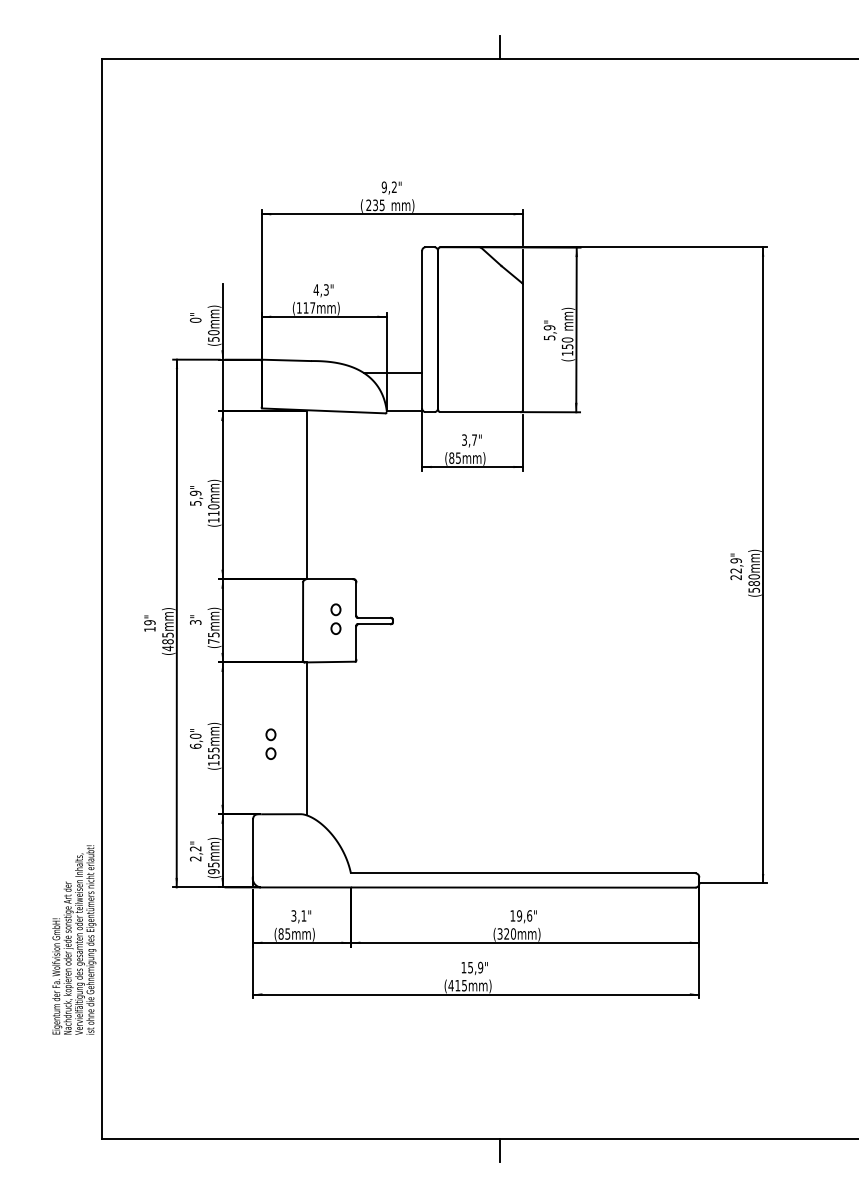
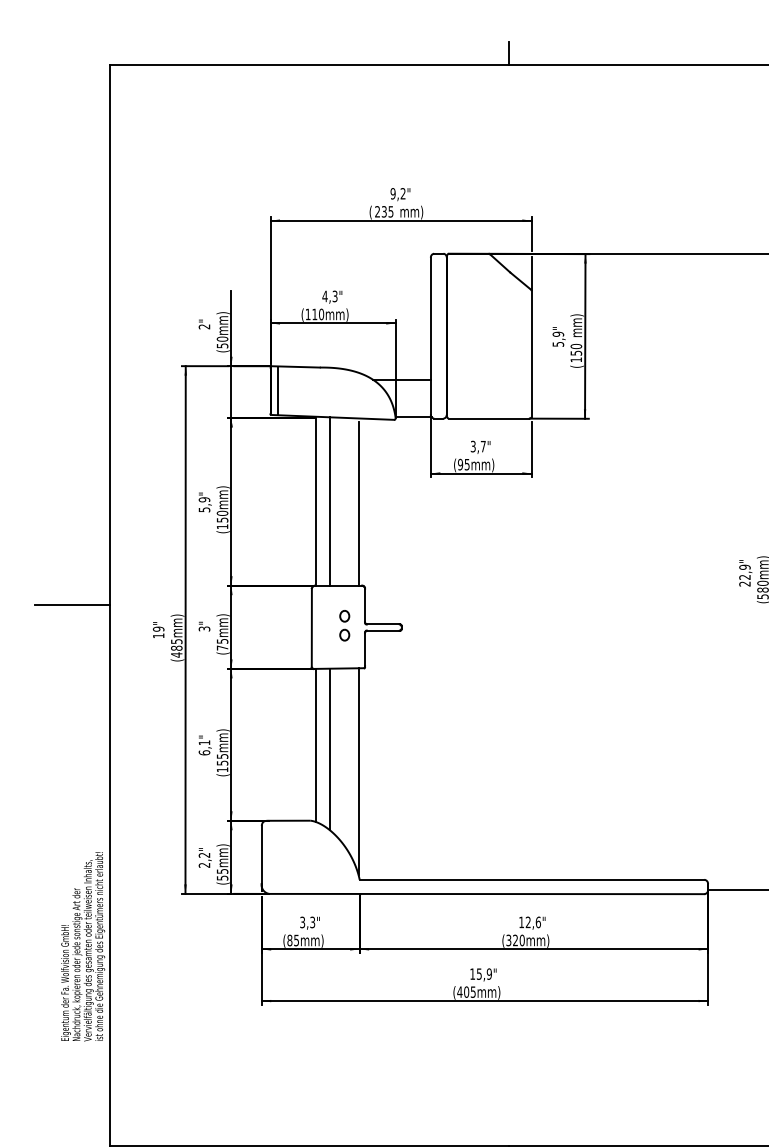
text: (312, 307) -> (321, 314), (117mm) -> (110mm)
text: (195, 319) -> (204, 326), 0" -> 2"
line: (268, 384) -> (277, 391), added
text: (451, 457) -> (460, 464), (85mm) -> (95mm)
line: (320, 494) -> (329, 501), added
line: (349, 497) -> (358, 504), added
text: (213, 513) -> (222, 520), (110mm) -> (150mm)
line: (63, 599) -> (72, 606), added
text: (195, 735) -> (204, 742), 6,0" -> 6,1"
line: (320, 742) -> (329, 749), added
part: (270, 743) -> (279, 750), removed
line: (349, 764) -> (358, 771), added
text: (213, 871) -> (222, 878), (95mm) -> (55mm)
text: (303, 915) -> (312, 922), 3,1" -> 3,3"
text: (519, 915) -> (528, 922), 19,6" -> 12,6"
text: (457, 985) -> (466, 992), (415mm) -> (405mm)

